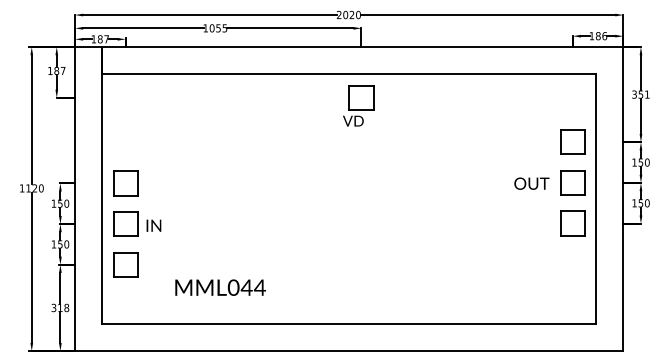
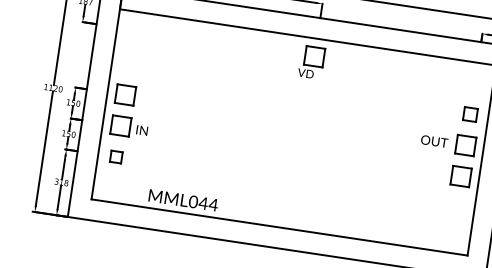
part: (572, 141) -> (470, 113), size x0.7
part: (125, 264) -> (116, 156), size x0.6
text: (220, 287) -> (183, 200), moved

